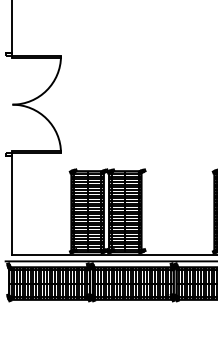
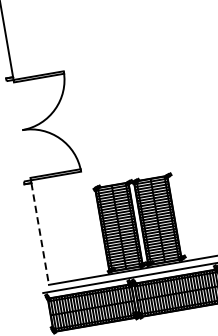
line: (12, 205) -> (40, 234), solid -> dashed

